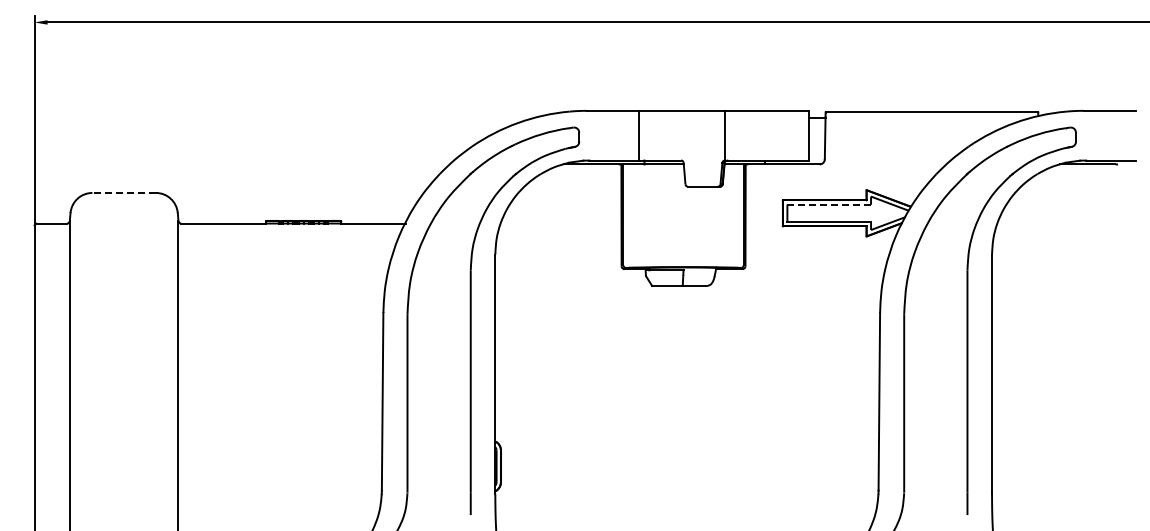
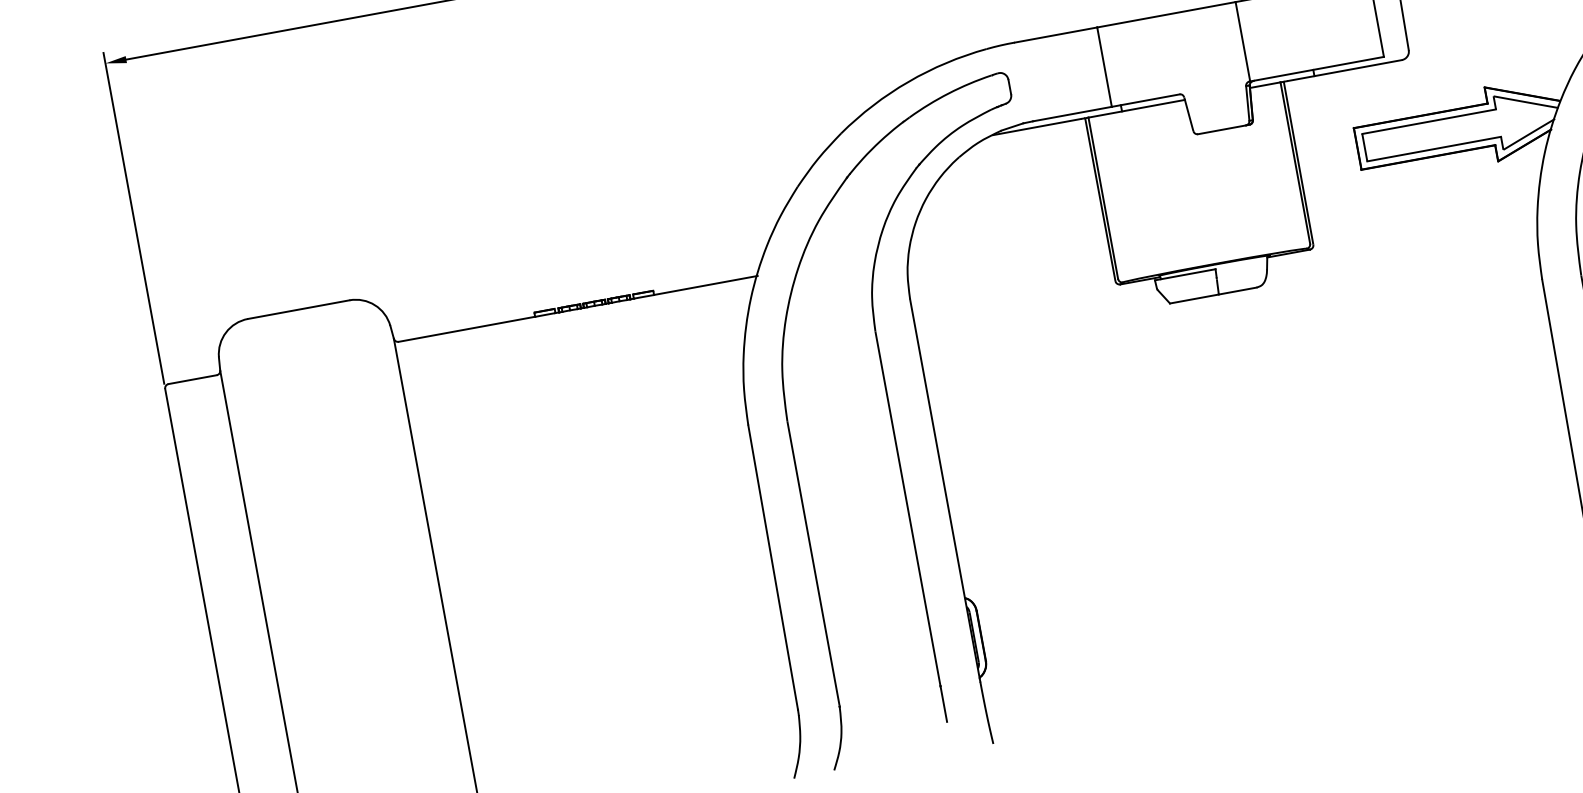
line: (124, 192) -> (299, 308), dashed -> solid
line: (829, 204) -> (1429, 121), dashed -> solid

